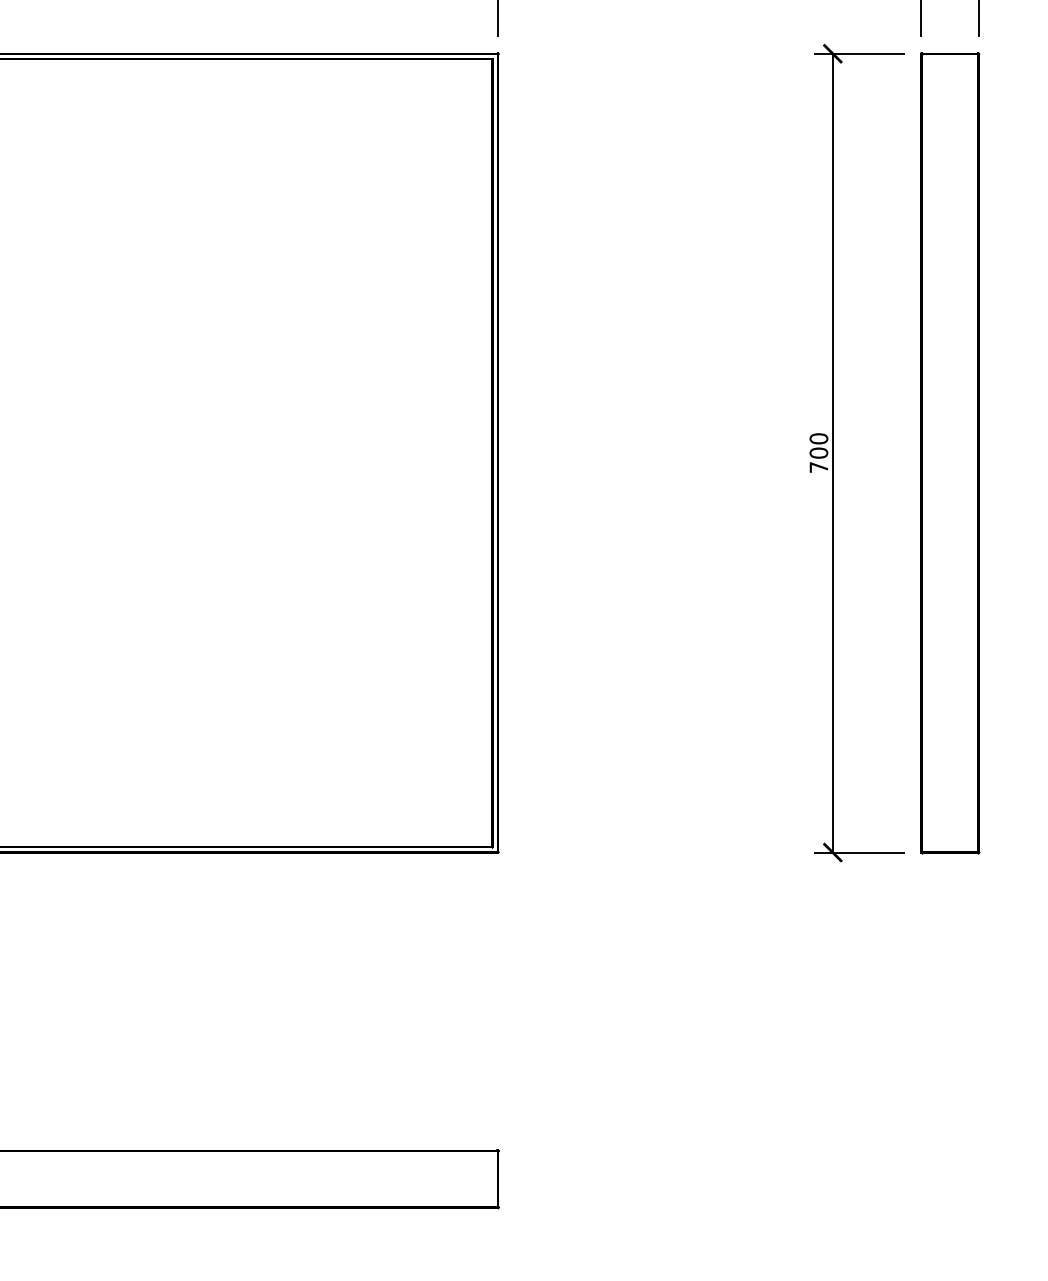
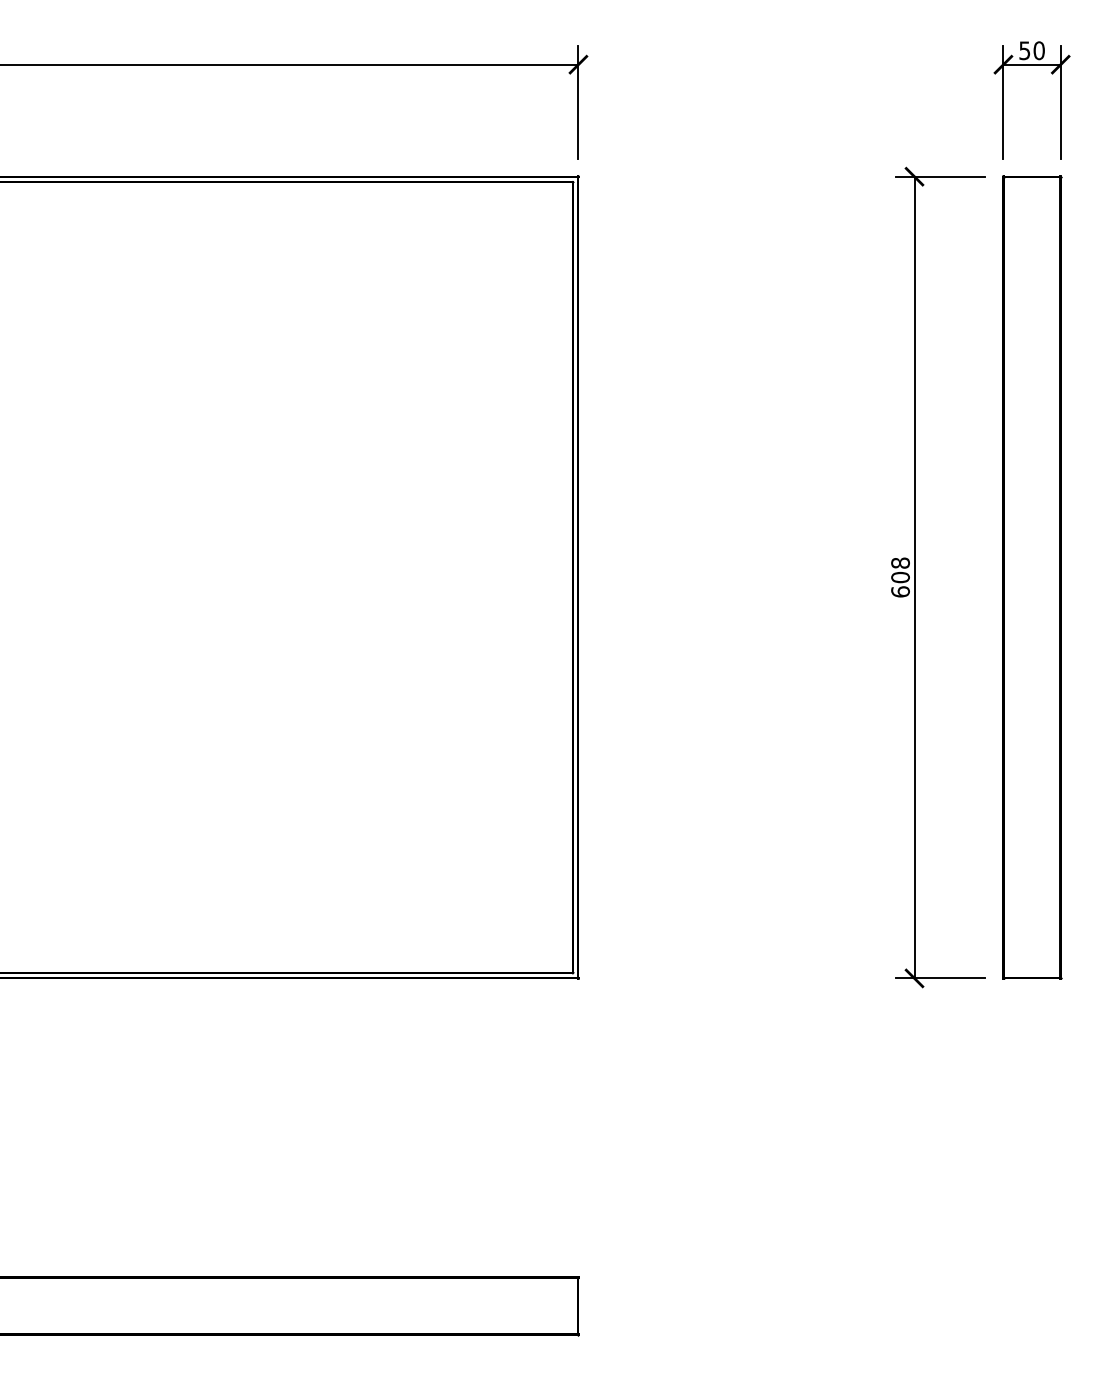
text: (818, 453) -> (900, 577), 700 -> 608

